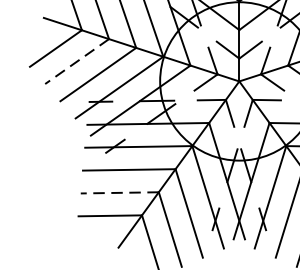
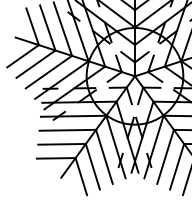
line: (77, 62) -> (36, 64), dashed -> solid
line: (120, 193) -> (62, 144), dashed -> solid

